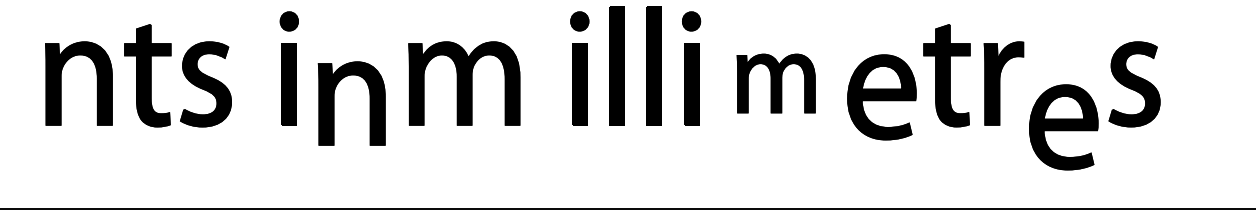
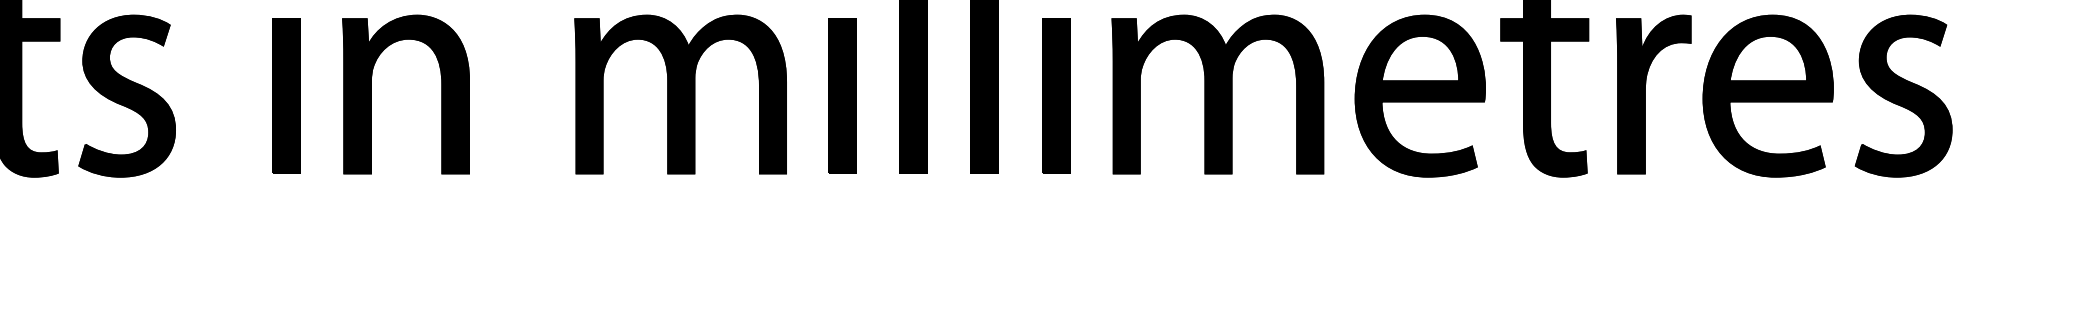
part: (464, 83) -> (681, 94), moved
part: (776, 83) -> (1218, 94), size x1.43
part: (881, 97) -> (1419, 96), moved
part: (334, 103) -> (373, 94), moved
part: (1063, 127) -> (1767, 96), moved

